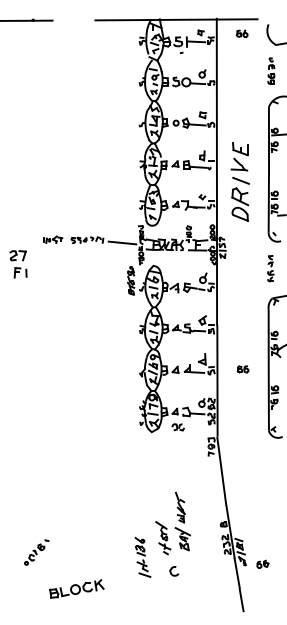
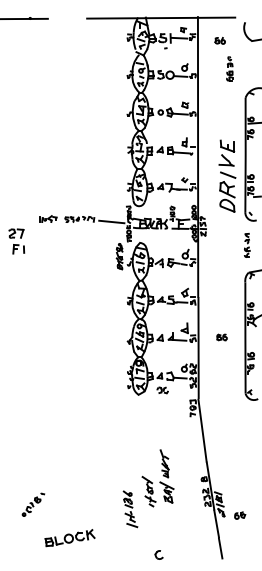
part: (241, 33) -> (219, 40), moved
part: (271, 70) -> (229, 68), moved
part: (240, 181) -> (227, 175), moved
part: (173, 570) -> (158, 554), moved

